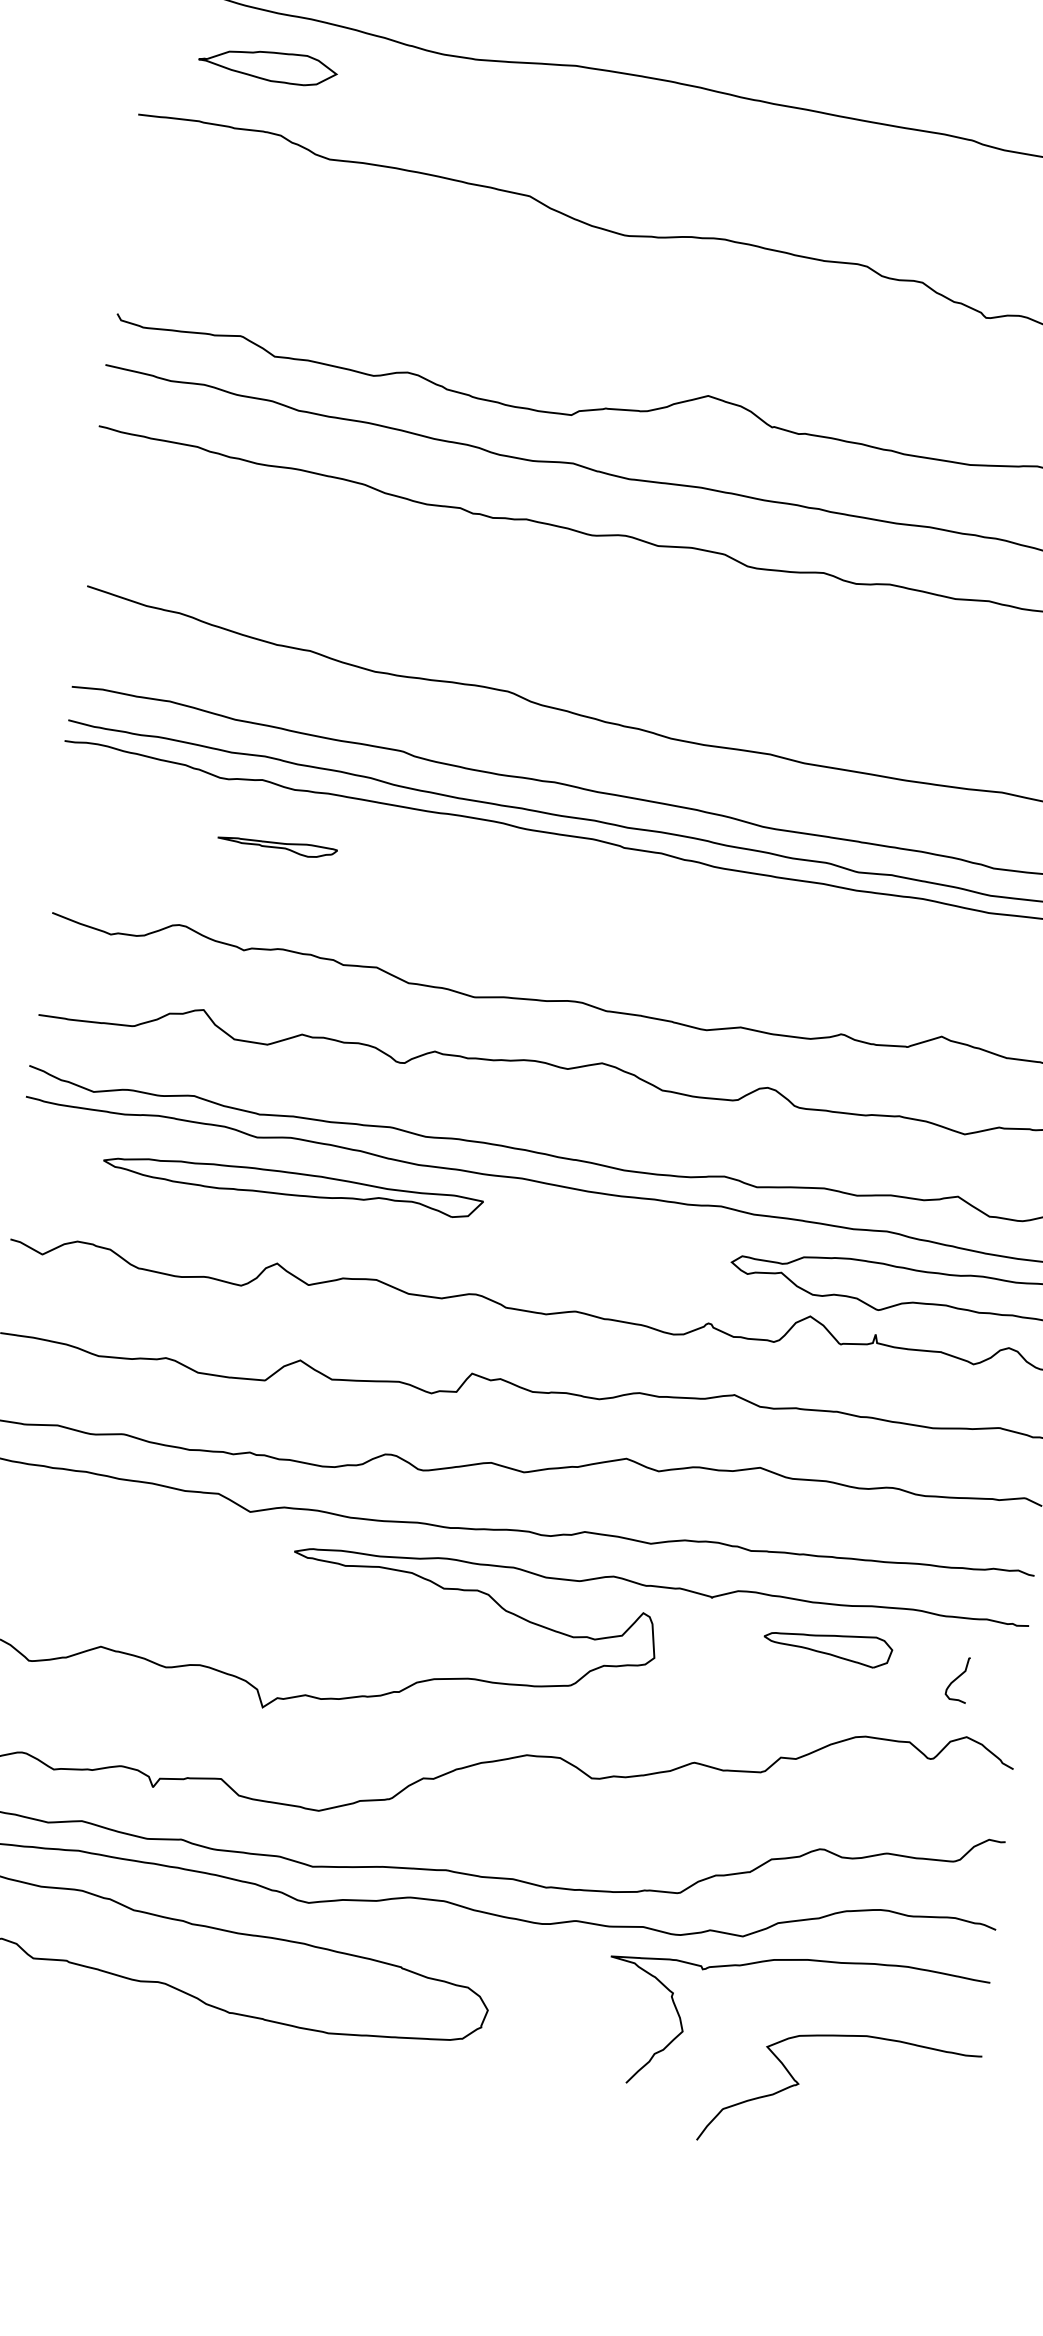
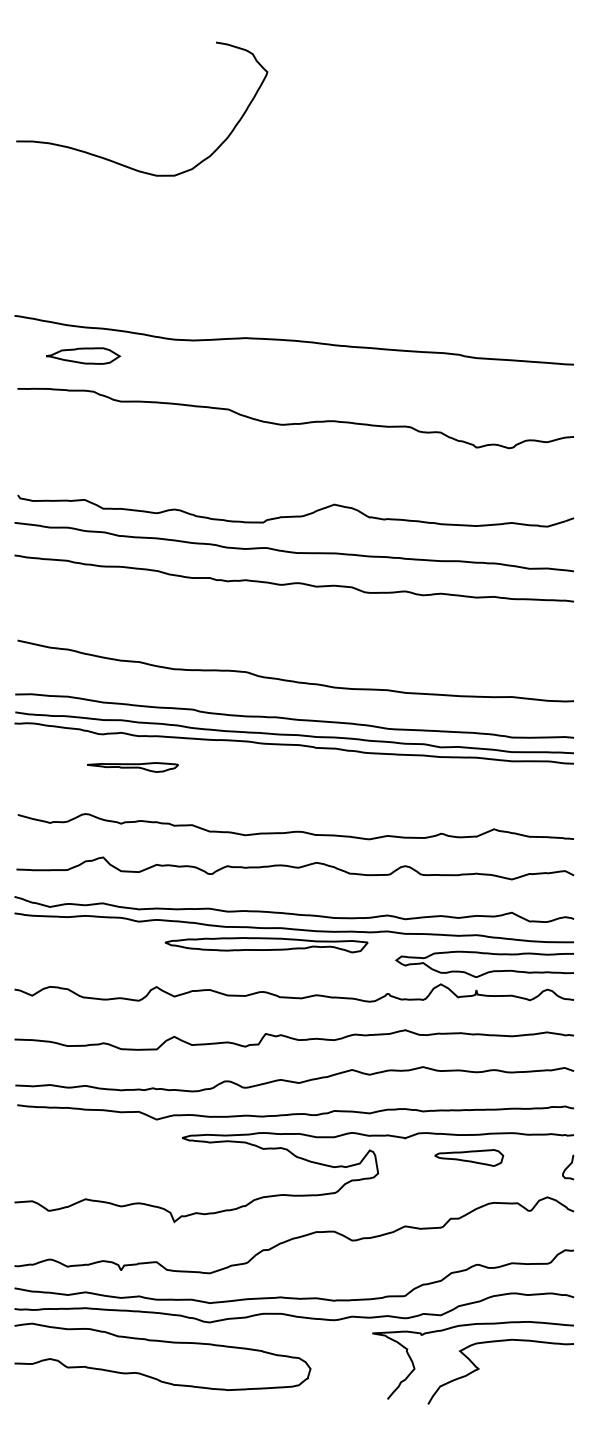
part: (276, 847) -> (132, 767), size x1.43
part: (292, 1186) -> (266, 945), moved
curve: (957, 1679) -> (568, 1167), moved
curve: (800, 2085) -> (479, 1369), moved

